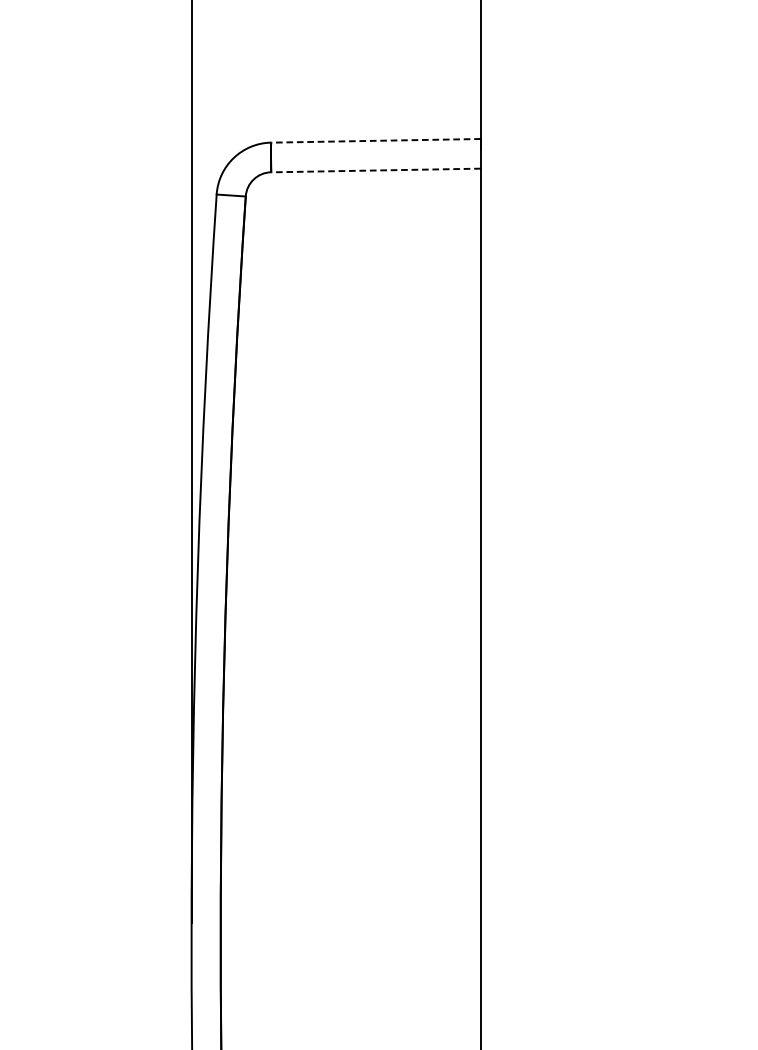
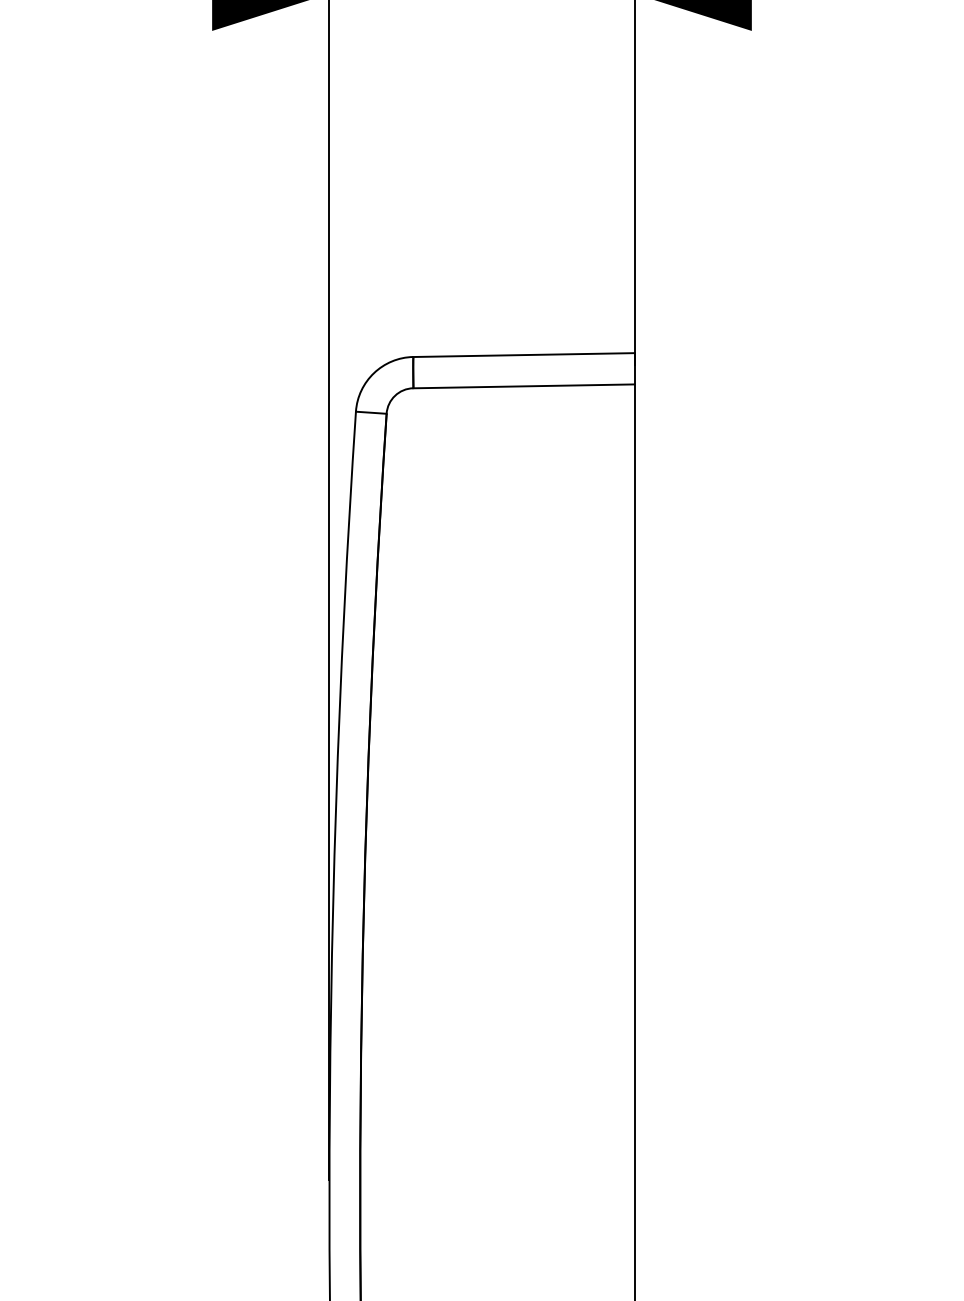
line: (376, 141) -> (524, 355), dashed -> solid
line: (376, 170) -> (524, 386), dashed -> solid

